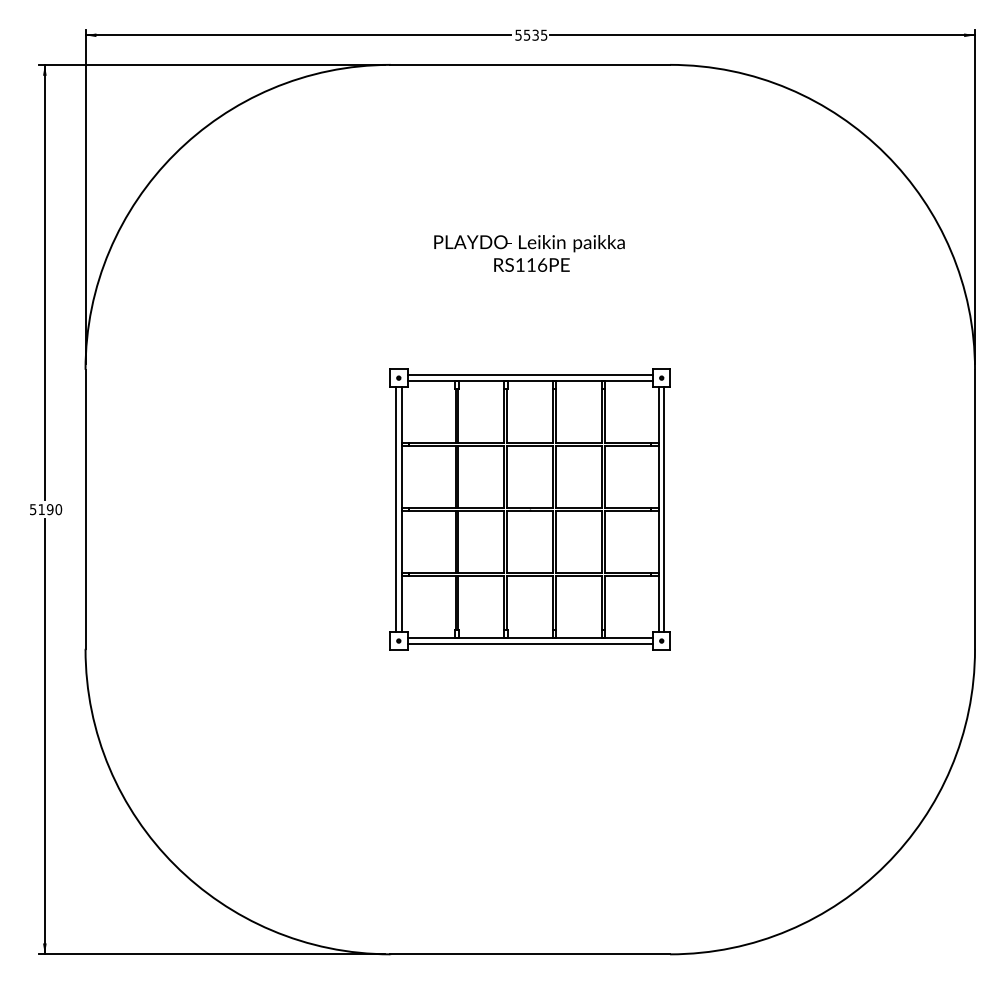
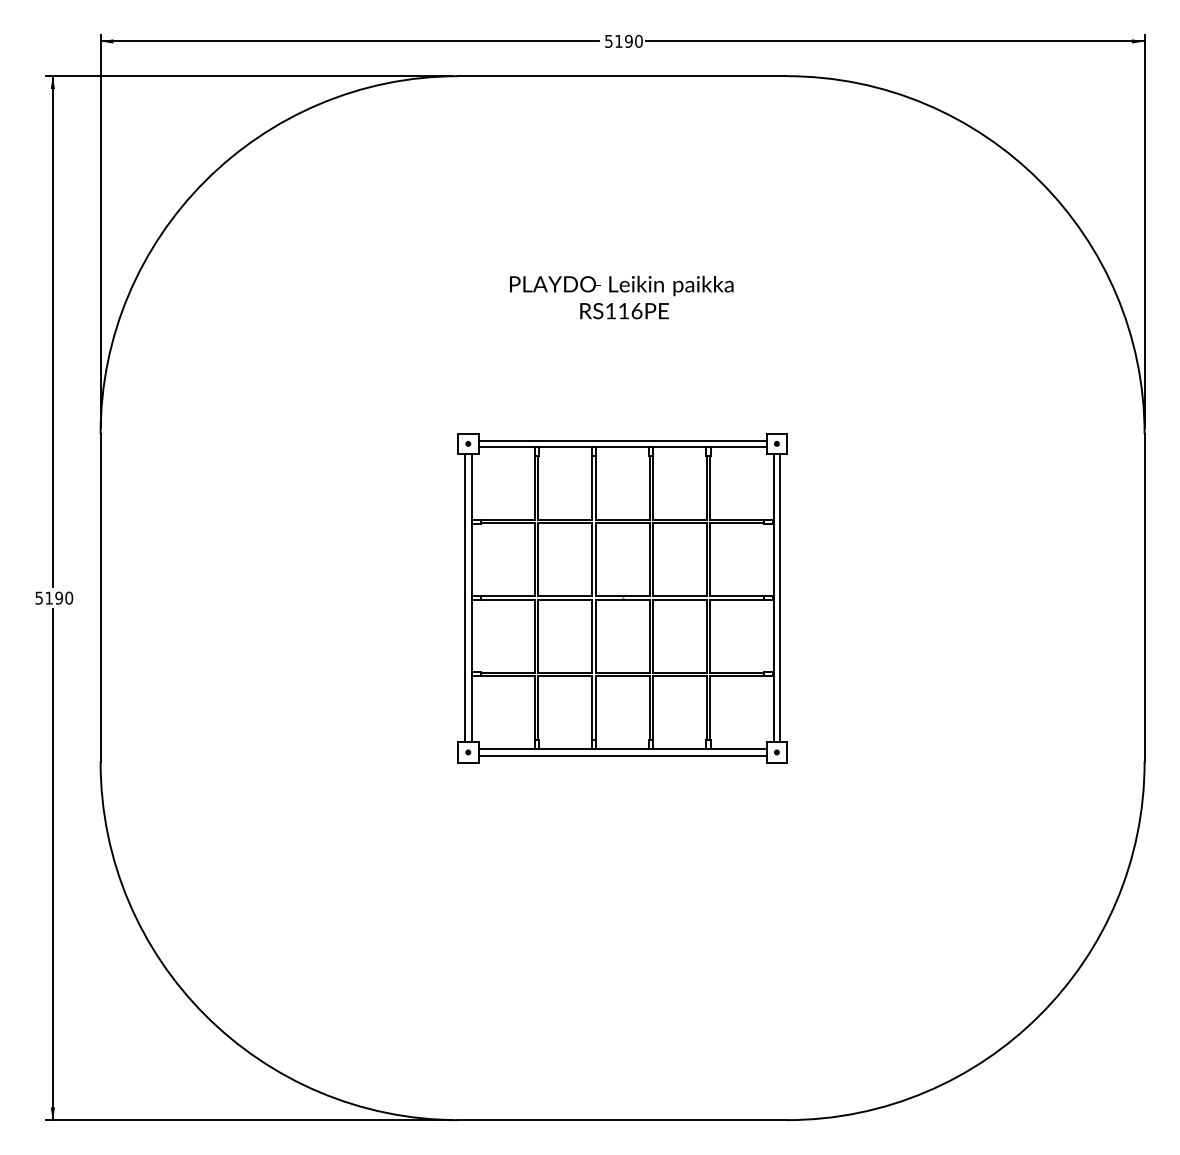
text: (535, 34) -> (628, 40), 5535 -> 5190

